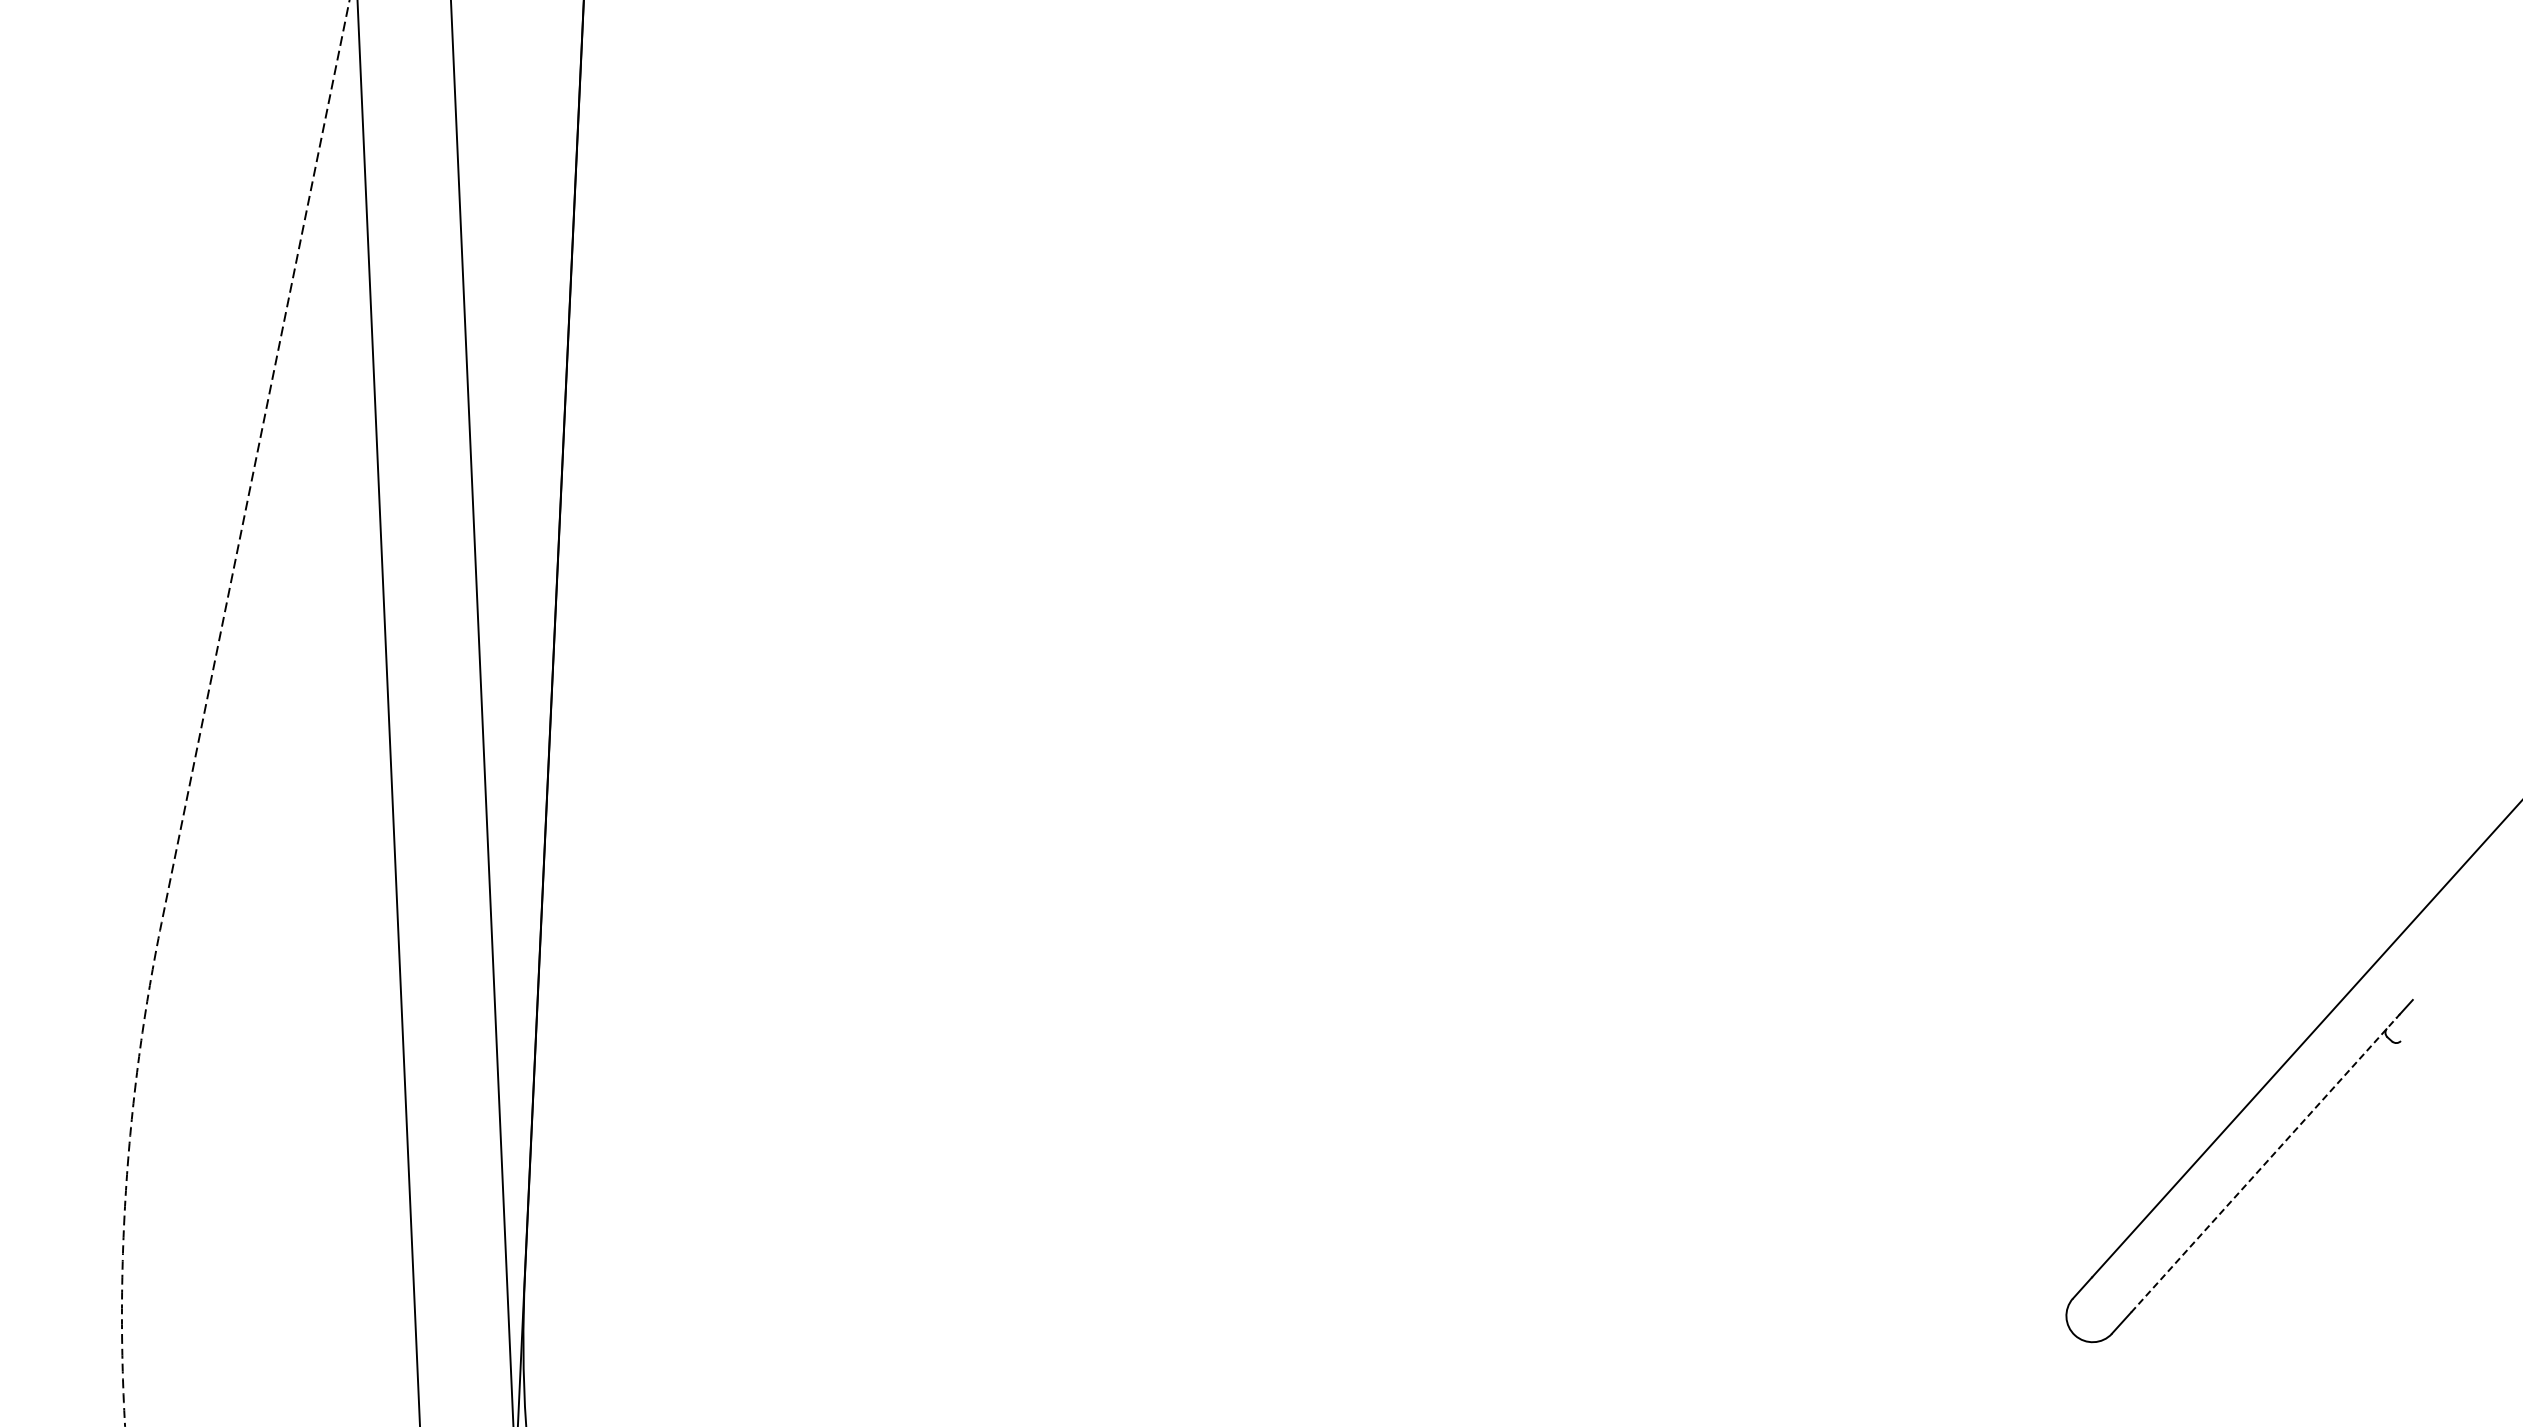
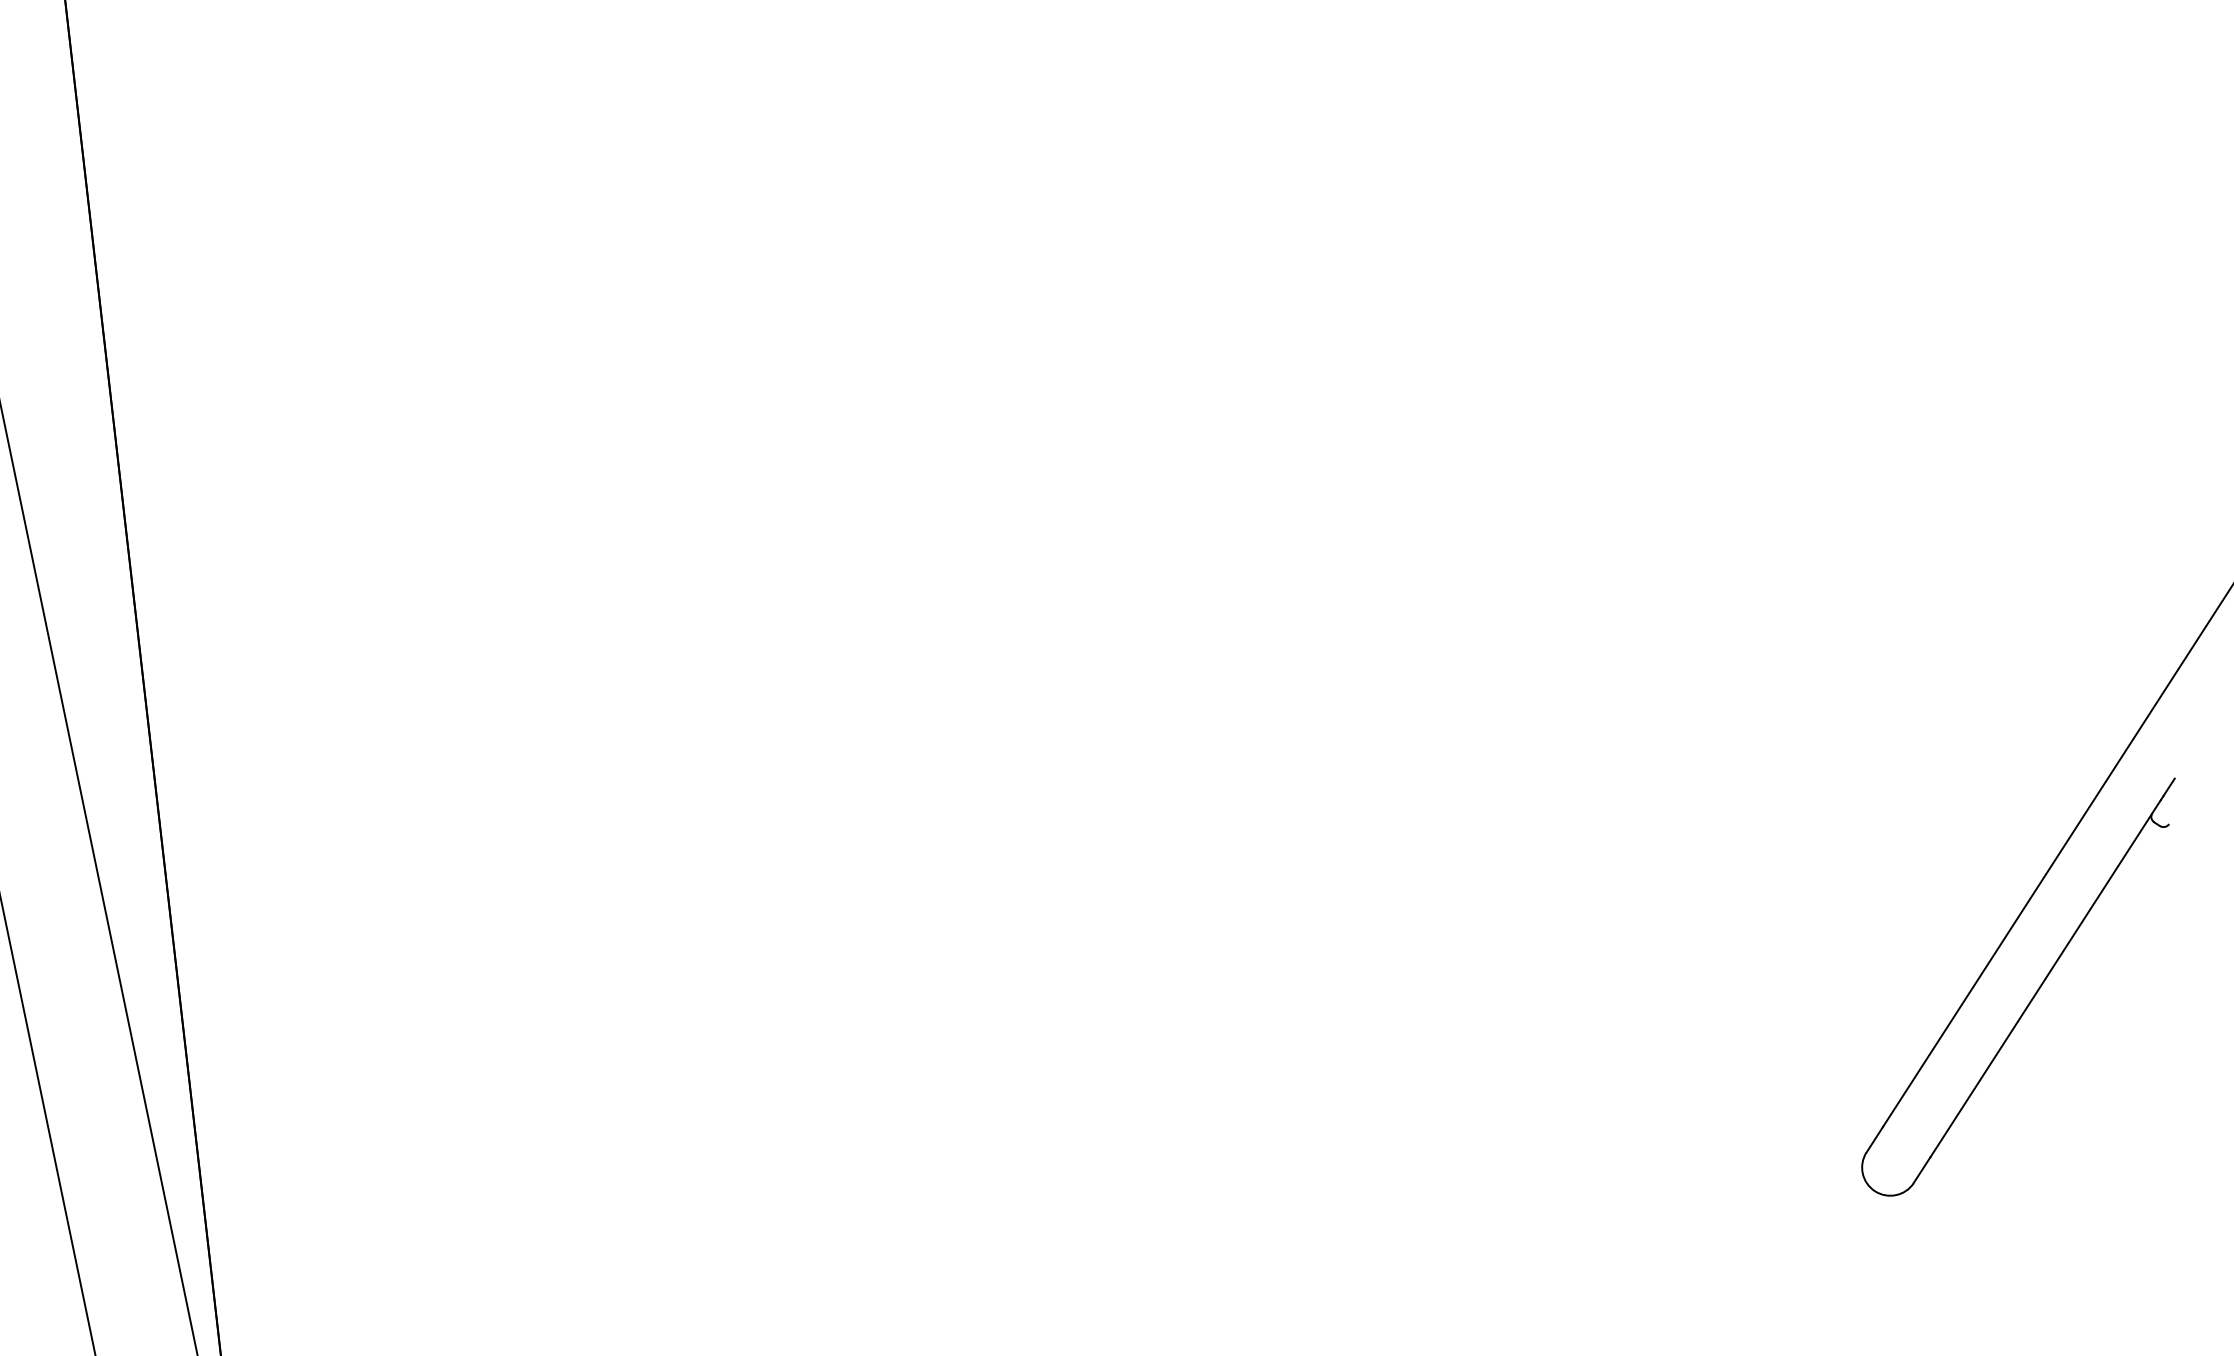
line: (2264, 1164) -> (2046, 978), dashed -> solid

